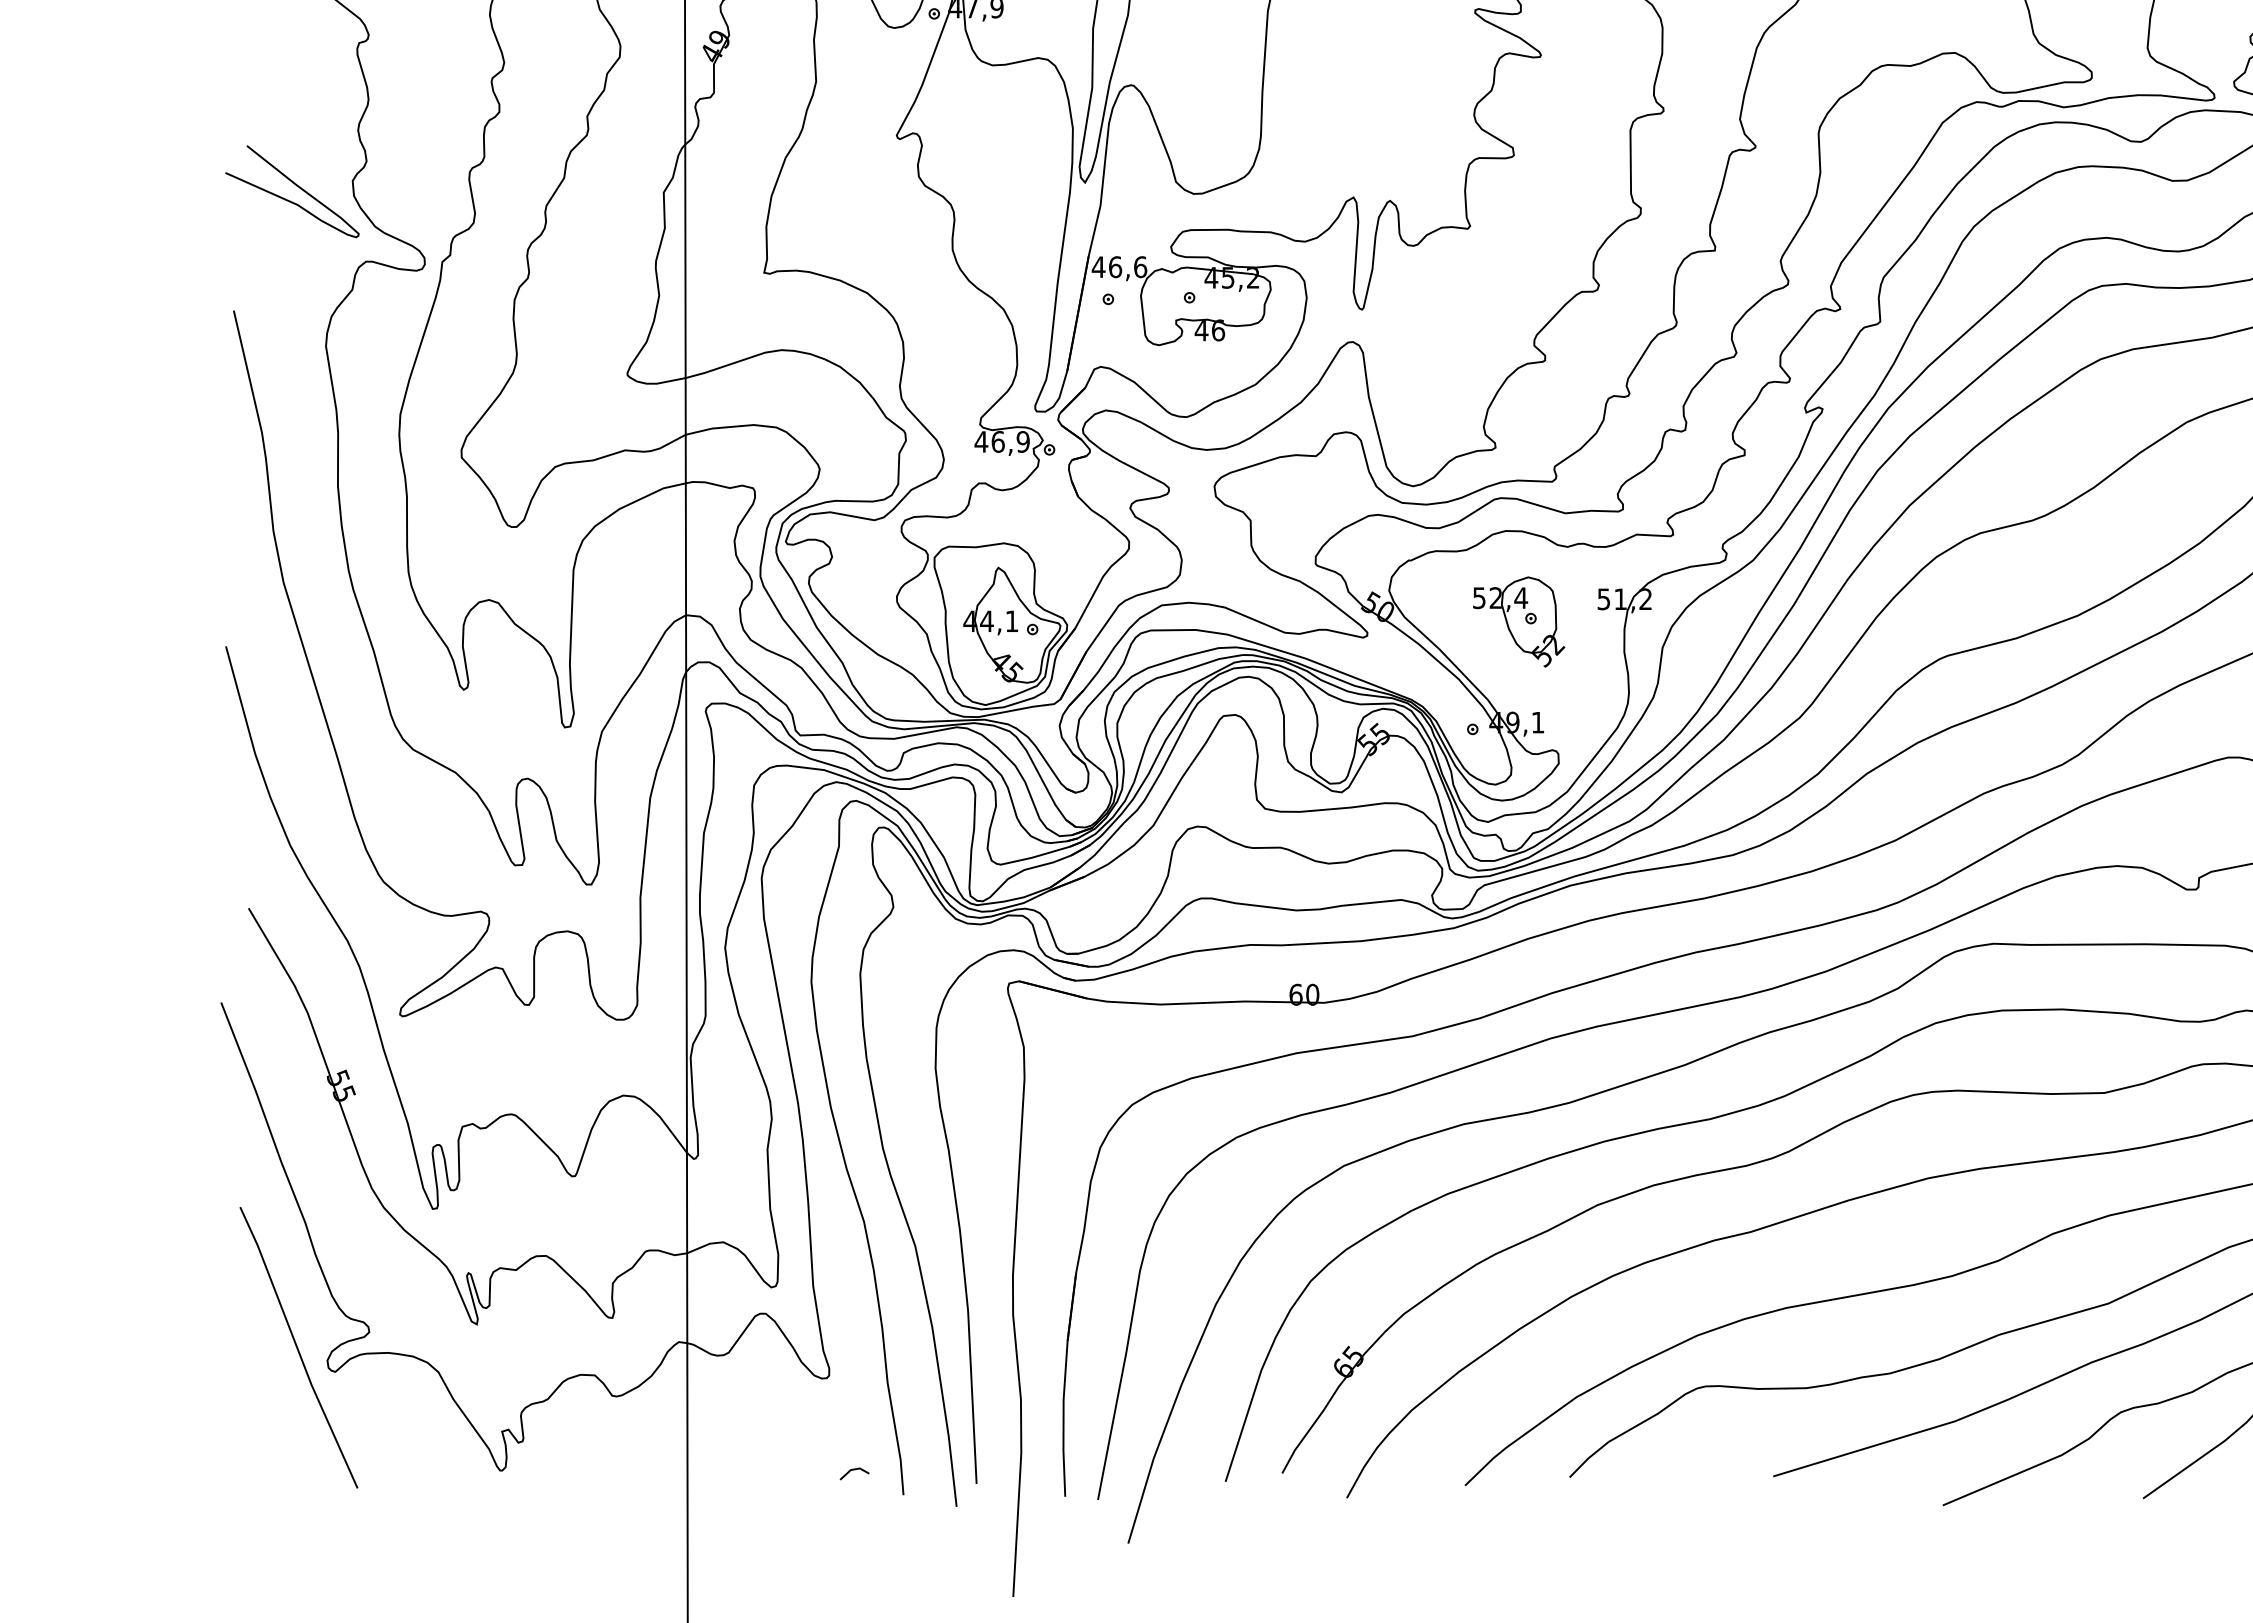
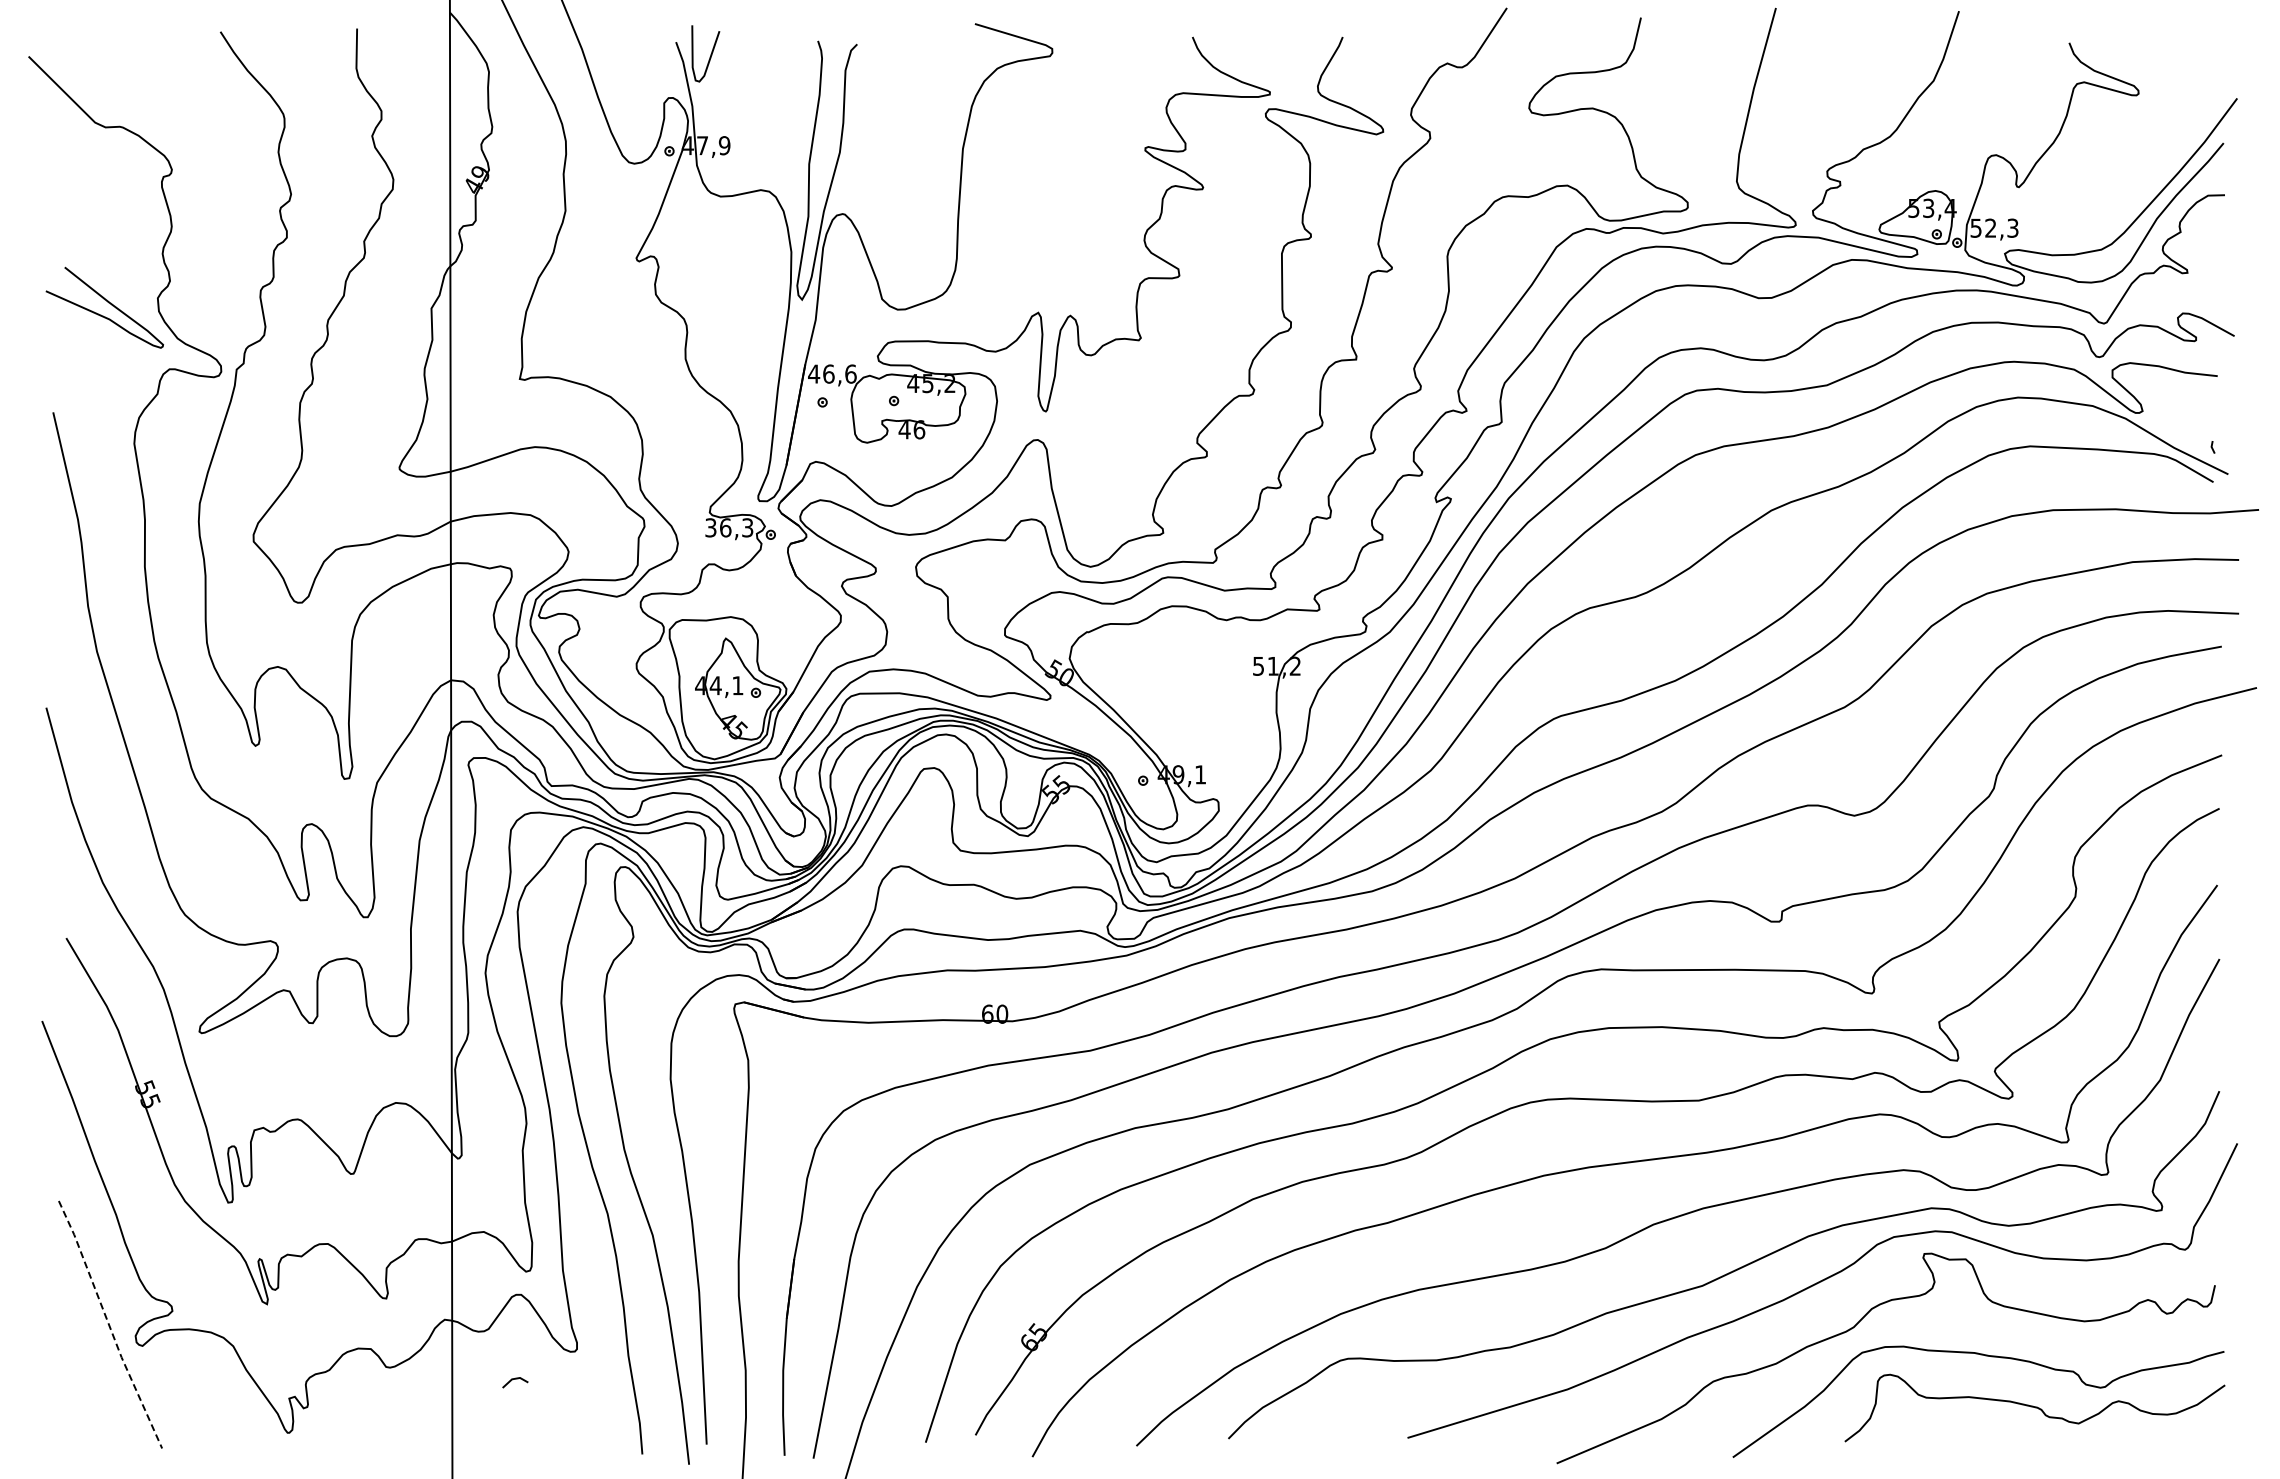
text: (1001, 441) -> (728, 527), 46,9 -> 36,3
part: (1518, 622) -> (1183, 686), removed
line: (297, 1348) -> (109, 1325), solid -> dashed
line: (854, 1470) -> (515, 1379), moved

